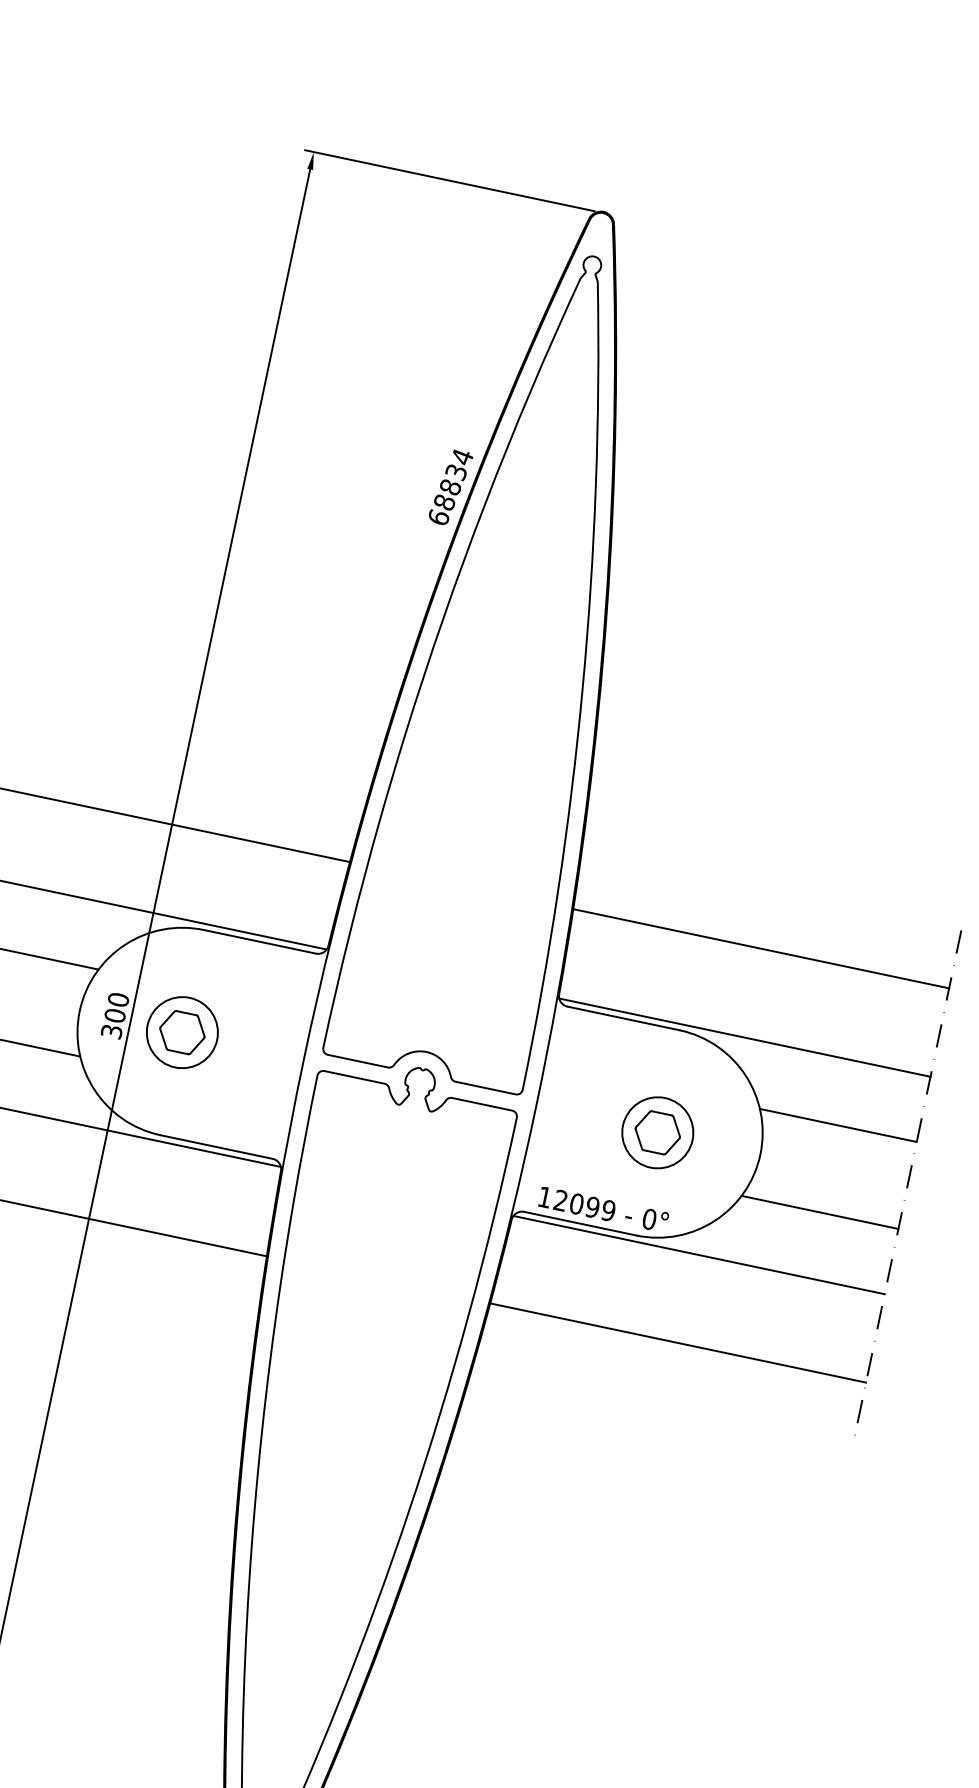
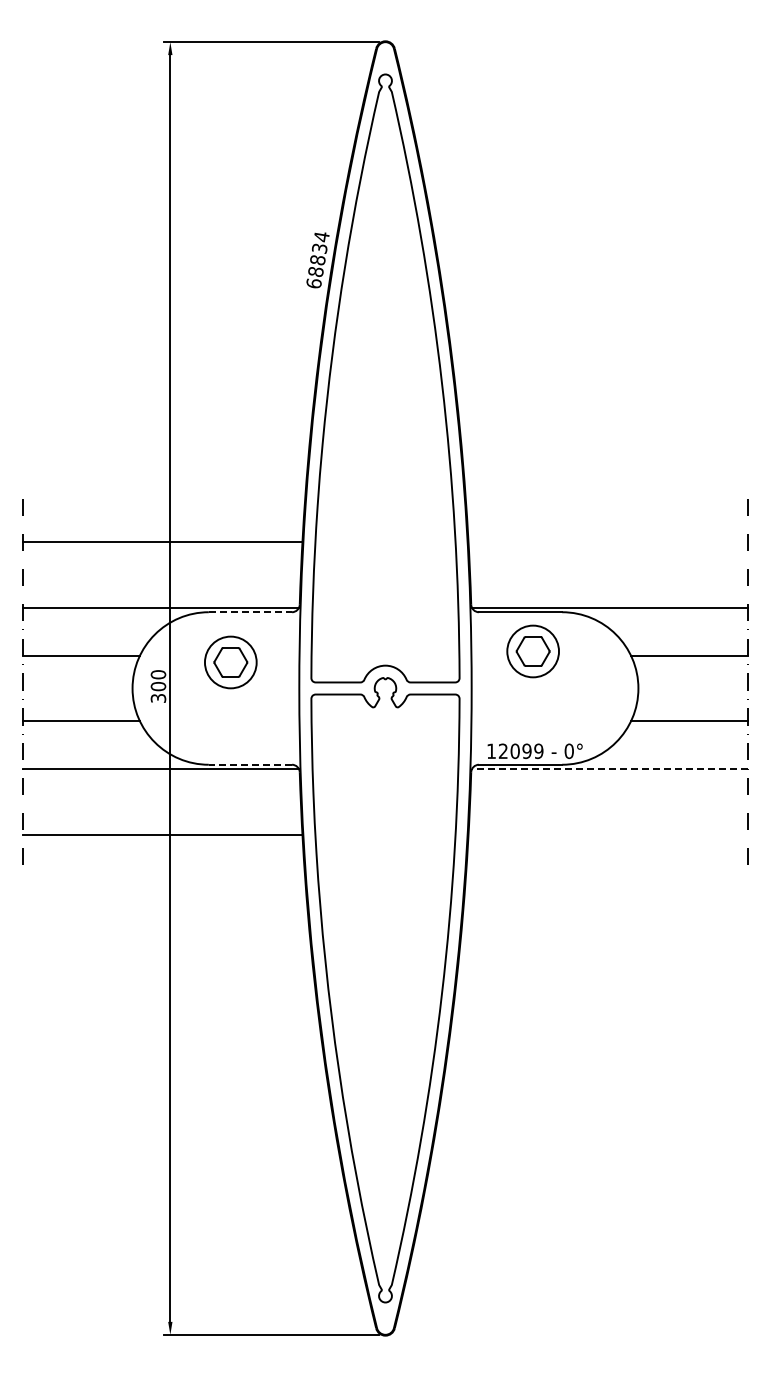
line: (260, 942) -> (250, 612), solid -> dashed
line: (760, 947) -> (607, 541), removed
part: (181, 1032) -> (230, 662), moved
part: (656, 1132) -> (532, 651), moved
line: (216, 1146) -> (250, 764), solid -> dashed
line: (698, 1255) -> (609, 769), solid -> dashed
line: (677, 1343) -> (607, 835), removed

